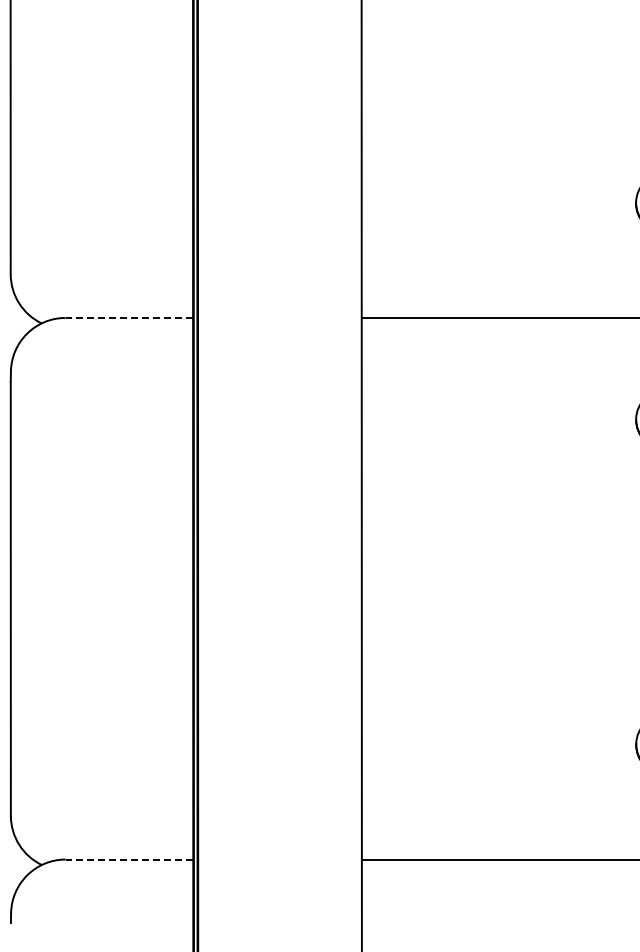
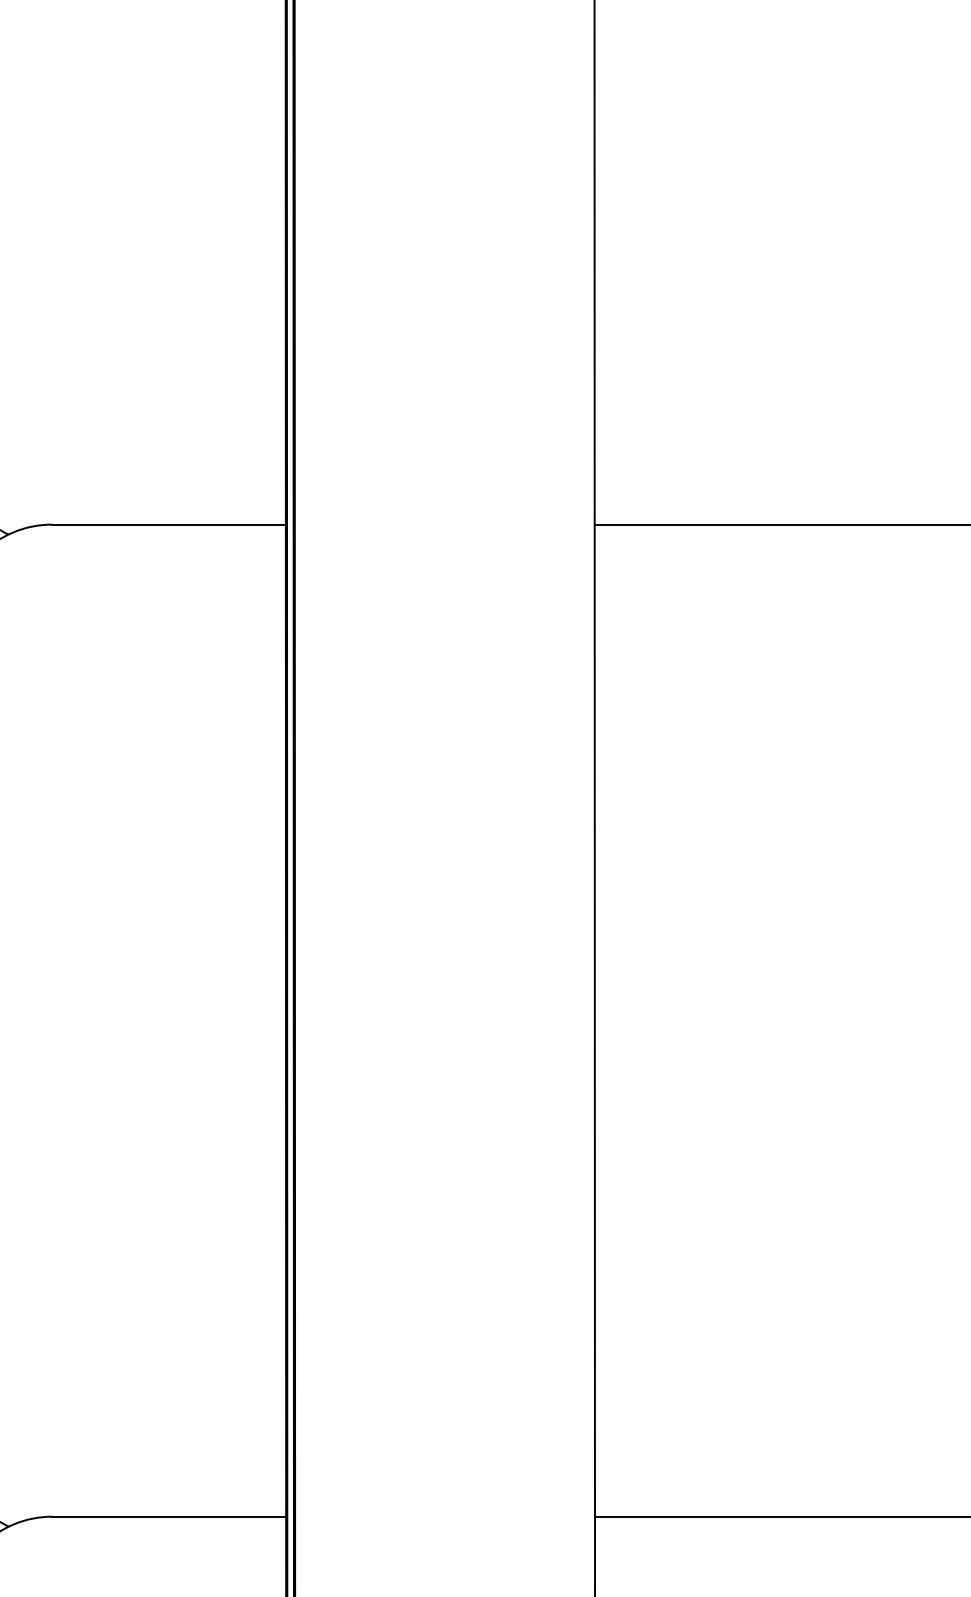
line: (129, 317) -> (169, 523), dashed -> solid
line: (129, 859) -> (169, 1516), dashed -> solid

